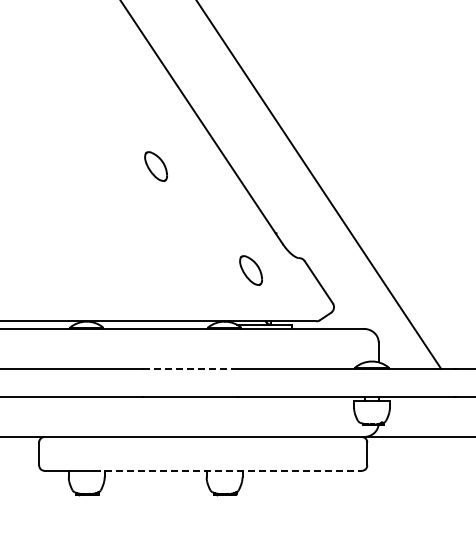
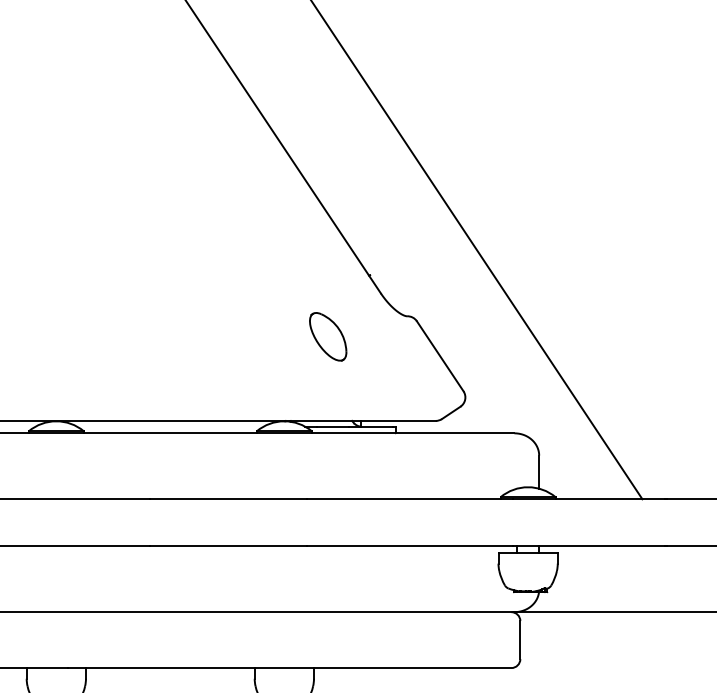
part: (155, 166) -> (170, 164), removed
line: (190, 368) -> (227, 498), dashed -> solid
line: (228, 470) -> (290, 667), dashed -> solid

